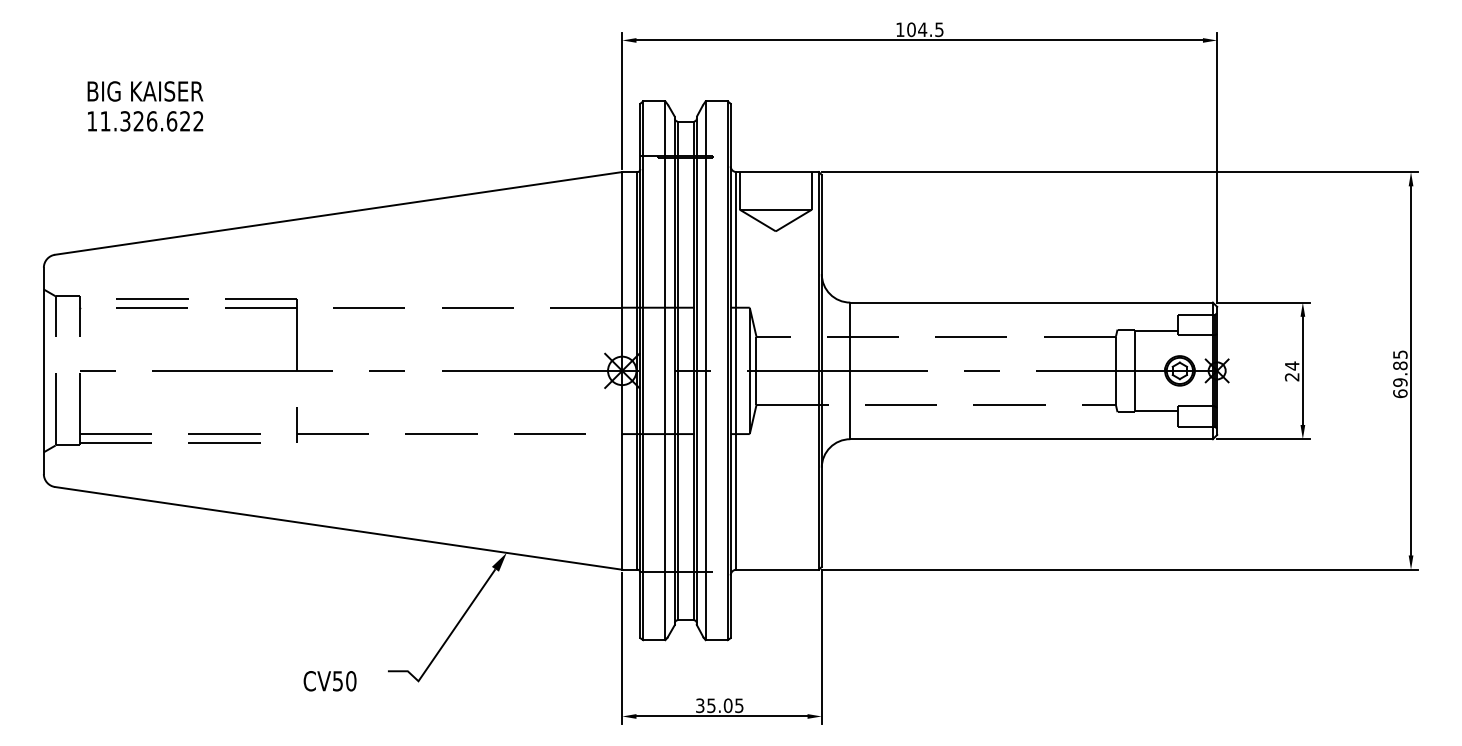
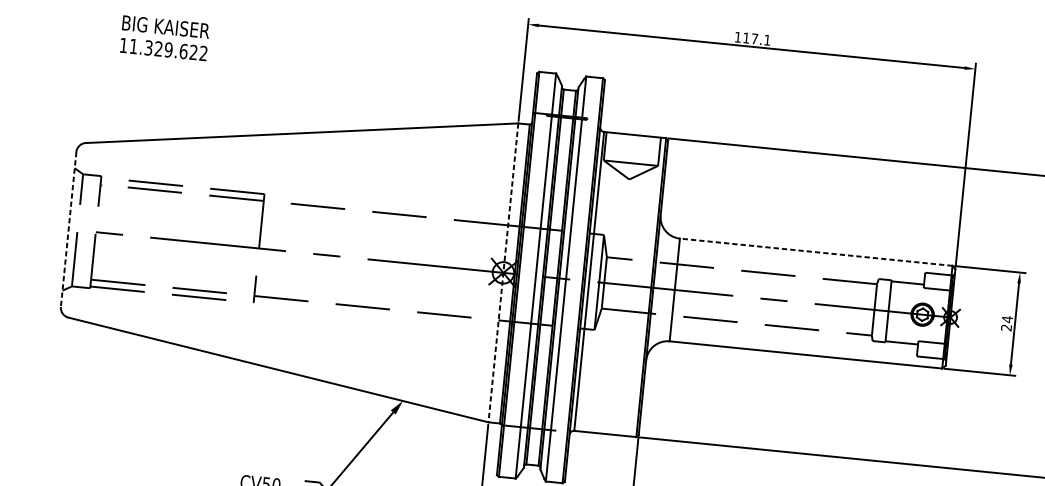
text: (925, 29) -> (756, 39), 104.5 -> 117.1
text: (151, 121) -> (168, 50), 11.326.622 -> 11.329.622
line: (1031, 302) -> (816, 252), solid -> dashed
line: (622, 370) -> (503, 272), solid -> dashed
line: (43, 371) -> (68, 229), solid -> dashed

